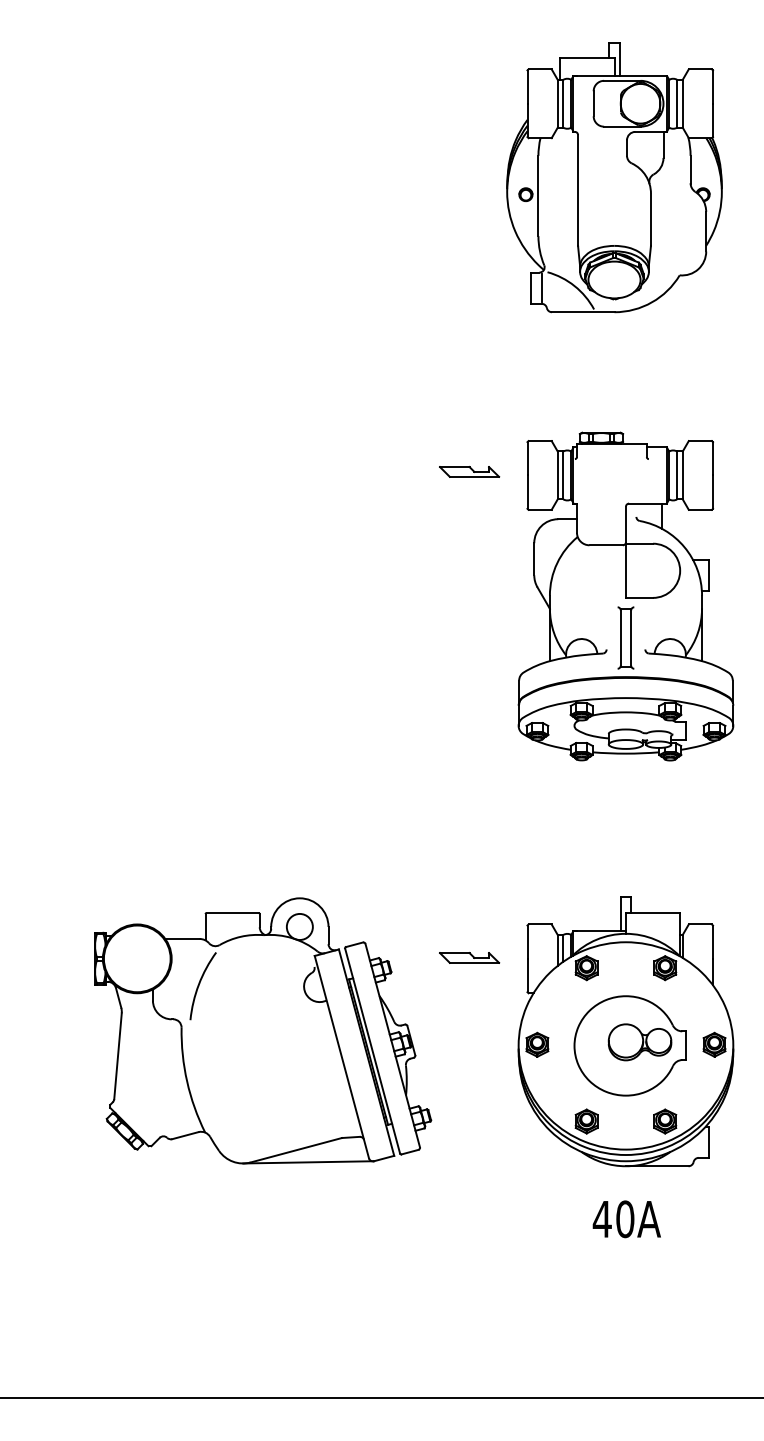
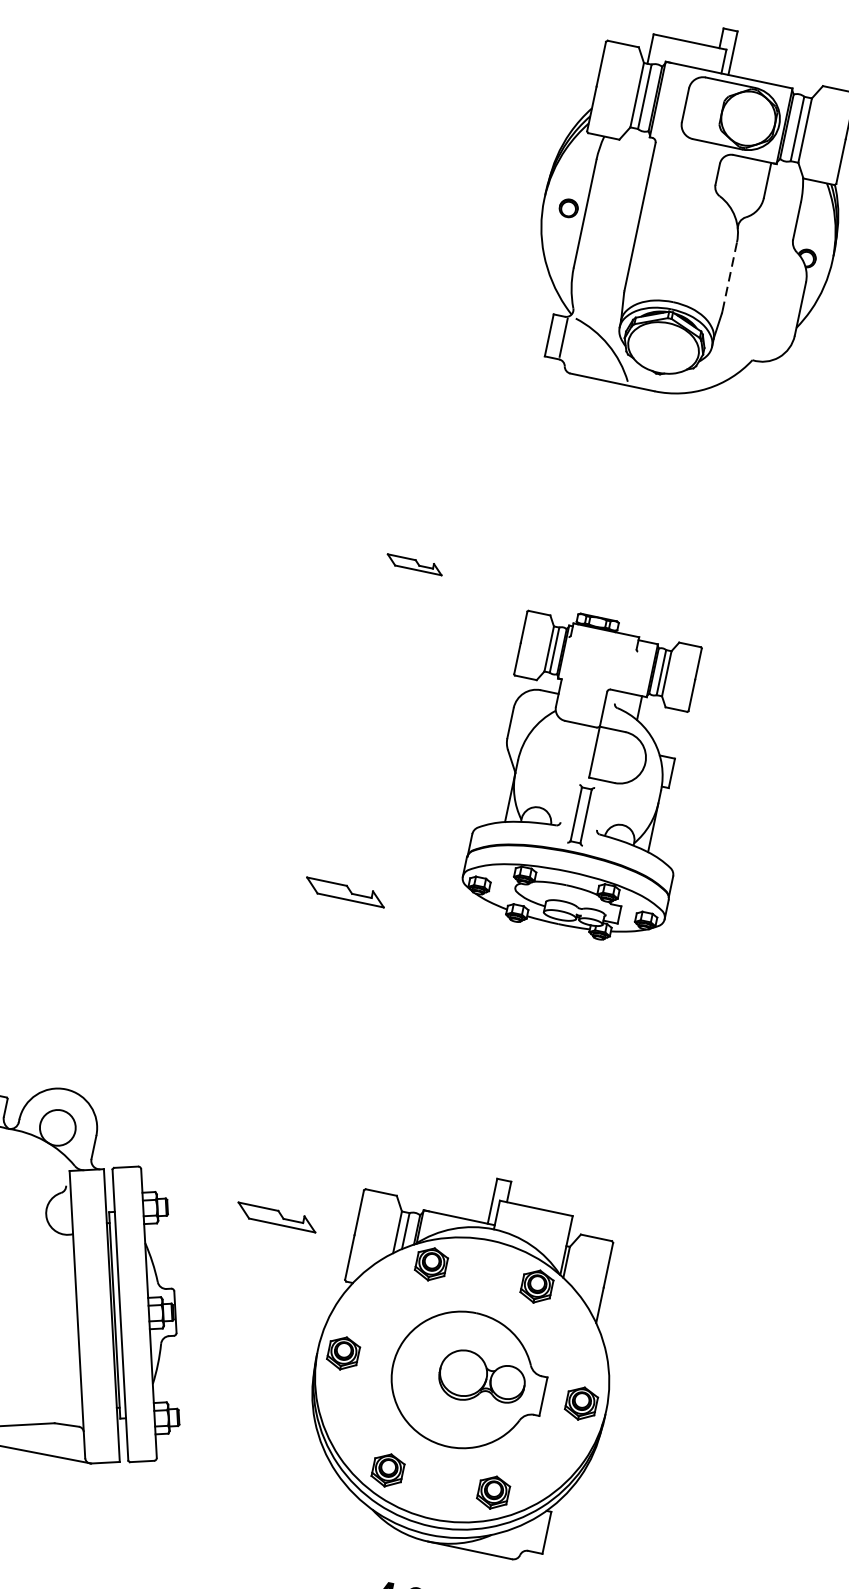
line: (650, 219) -> (729, 276), solid -> dashed
part: (469, 471) -> (414, 564), size x0.7
part: (625, 596) -> (588, 776), size x0.7
part: (469, 715) -> (345, 891), added

